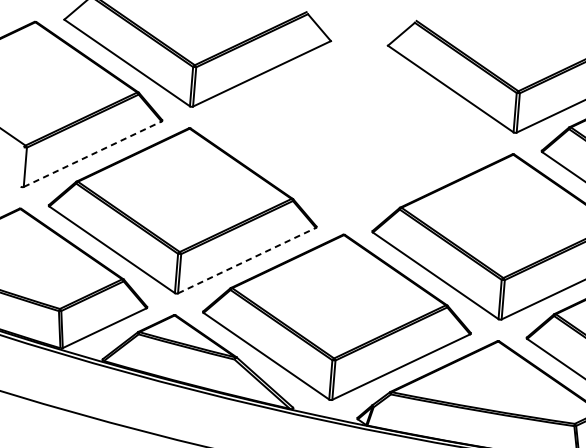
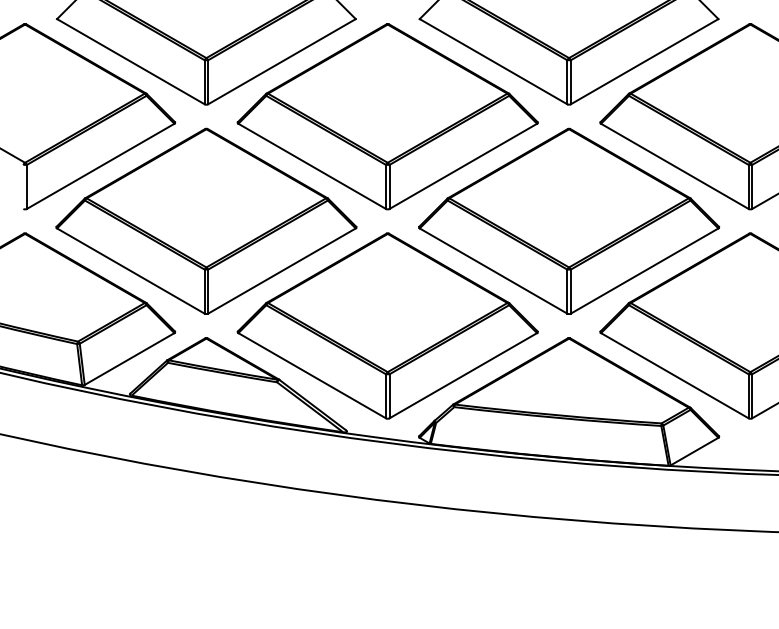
part: (352, 130) -> (387, 116), added
line: (93, 154) -> (101, 166), dashed -> solid
line: (247, 260) -> (282, 270), dashed -> solid

